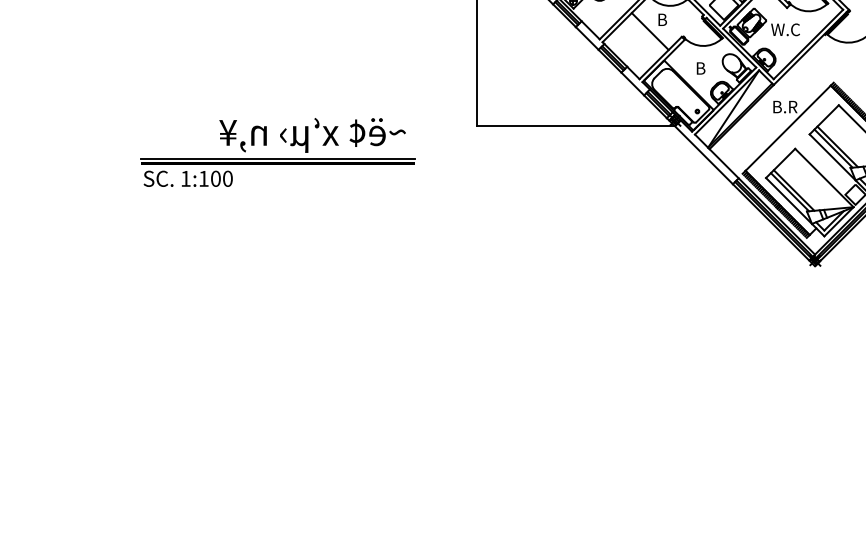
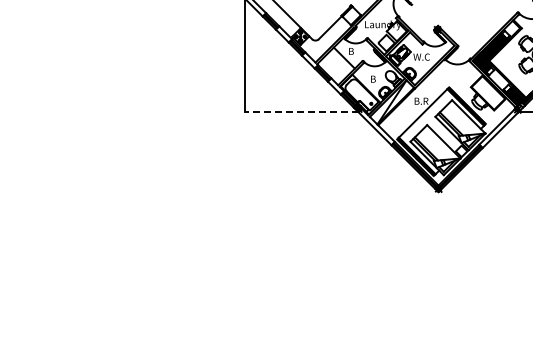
line: (575, 126) -> (301, 112), solid -> dashed
part: (277, 151) -> (131, 126), removed

